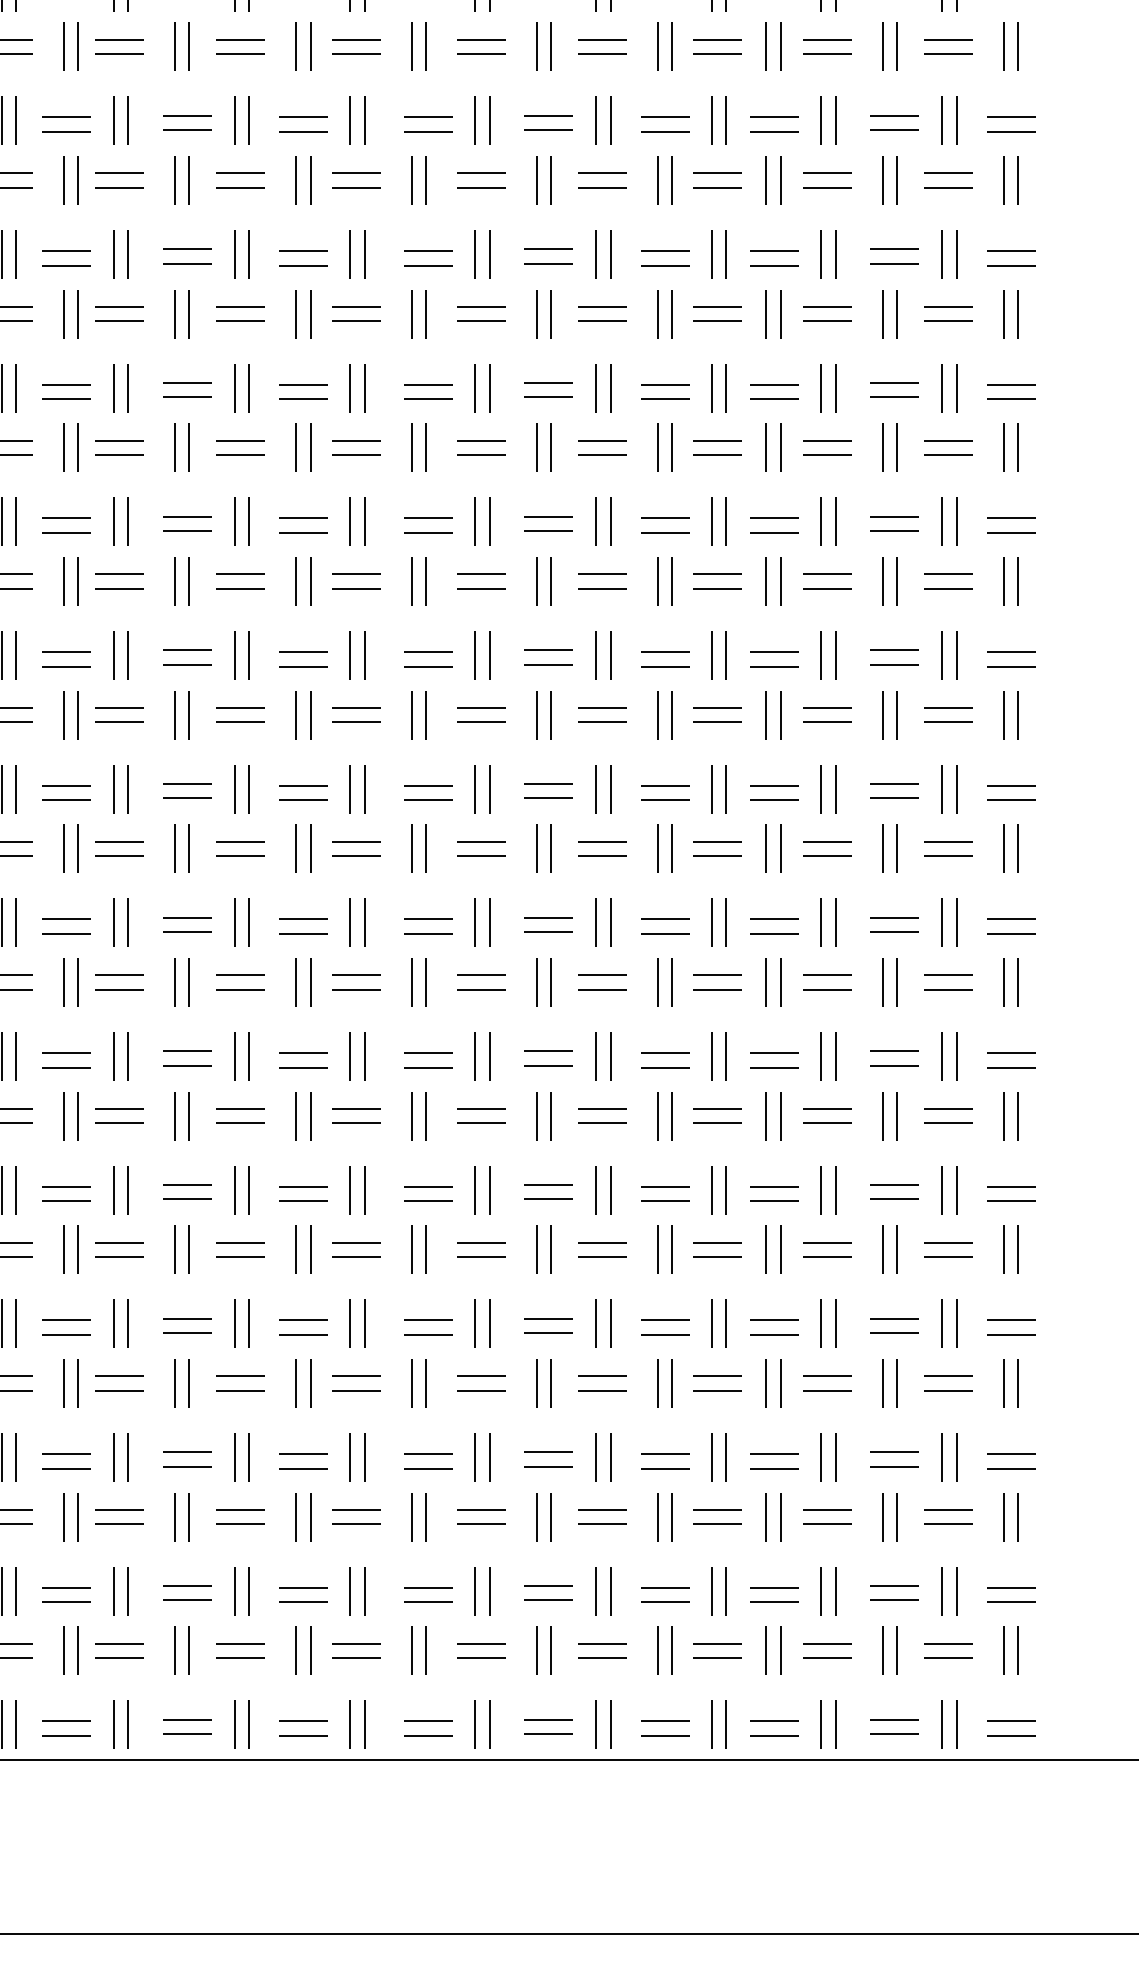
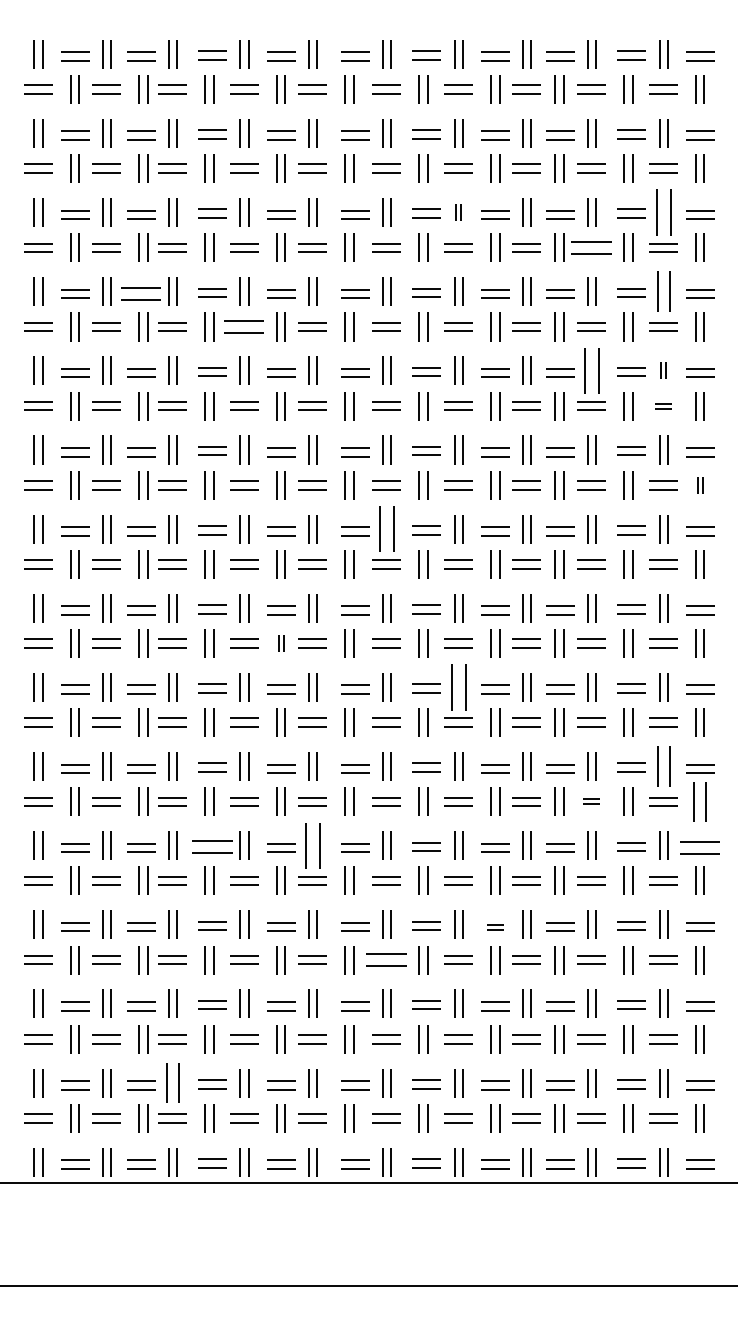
part: (602, 120) -> (458, 212), size x0.6
part: (949, 120) -> (663, 212), size x1.6
part: (827, 179) -> (591, 247), size x1.4
part: (949, 254) -> (663, 291), size x1.4
part: (67, 257) -> (141, 293), size x1.4
part: (241, 313) -> (244, 326), size x1.4
part: (827, 387) -> (591, 370), size x1.6
part: (949, 387) -> (663, 370), size x0.6
part: (949, 446) -> (663, 405), size x0.6
part: (1010, 581) -> (699, 485), size x0.6
part: (481, 656) -> (386, 529), size x1.6
part: (302, 848) -> (280, 643), size x0.6
part: (602, 922) -> (458, 687), size x1.6
part: (949, 1056) -> (663, 766), size x1.4
part: (827, 1115) -> (591, 801), size x0.6
part: (1010, 1115) -> (699, 801), size x1.4
part: (356, 1189) -> (312, 845), size x1.6
part: (187, 1191) -> (212, 846), size x1.4
part: (1011, 1193) -> (700, 847), size x1.4
part: (665, 1326) -> (495, 926), size x0.6
part: (481, 1382) -> (386, 959), size x1.4
part: (119, 1591) -> (172, 1083), size x1.4

